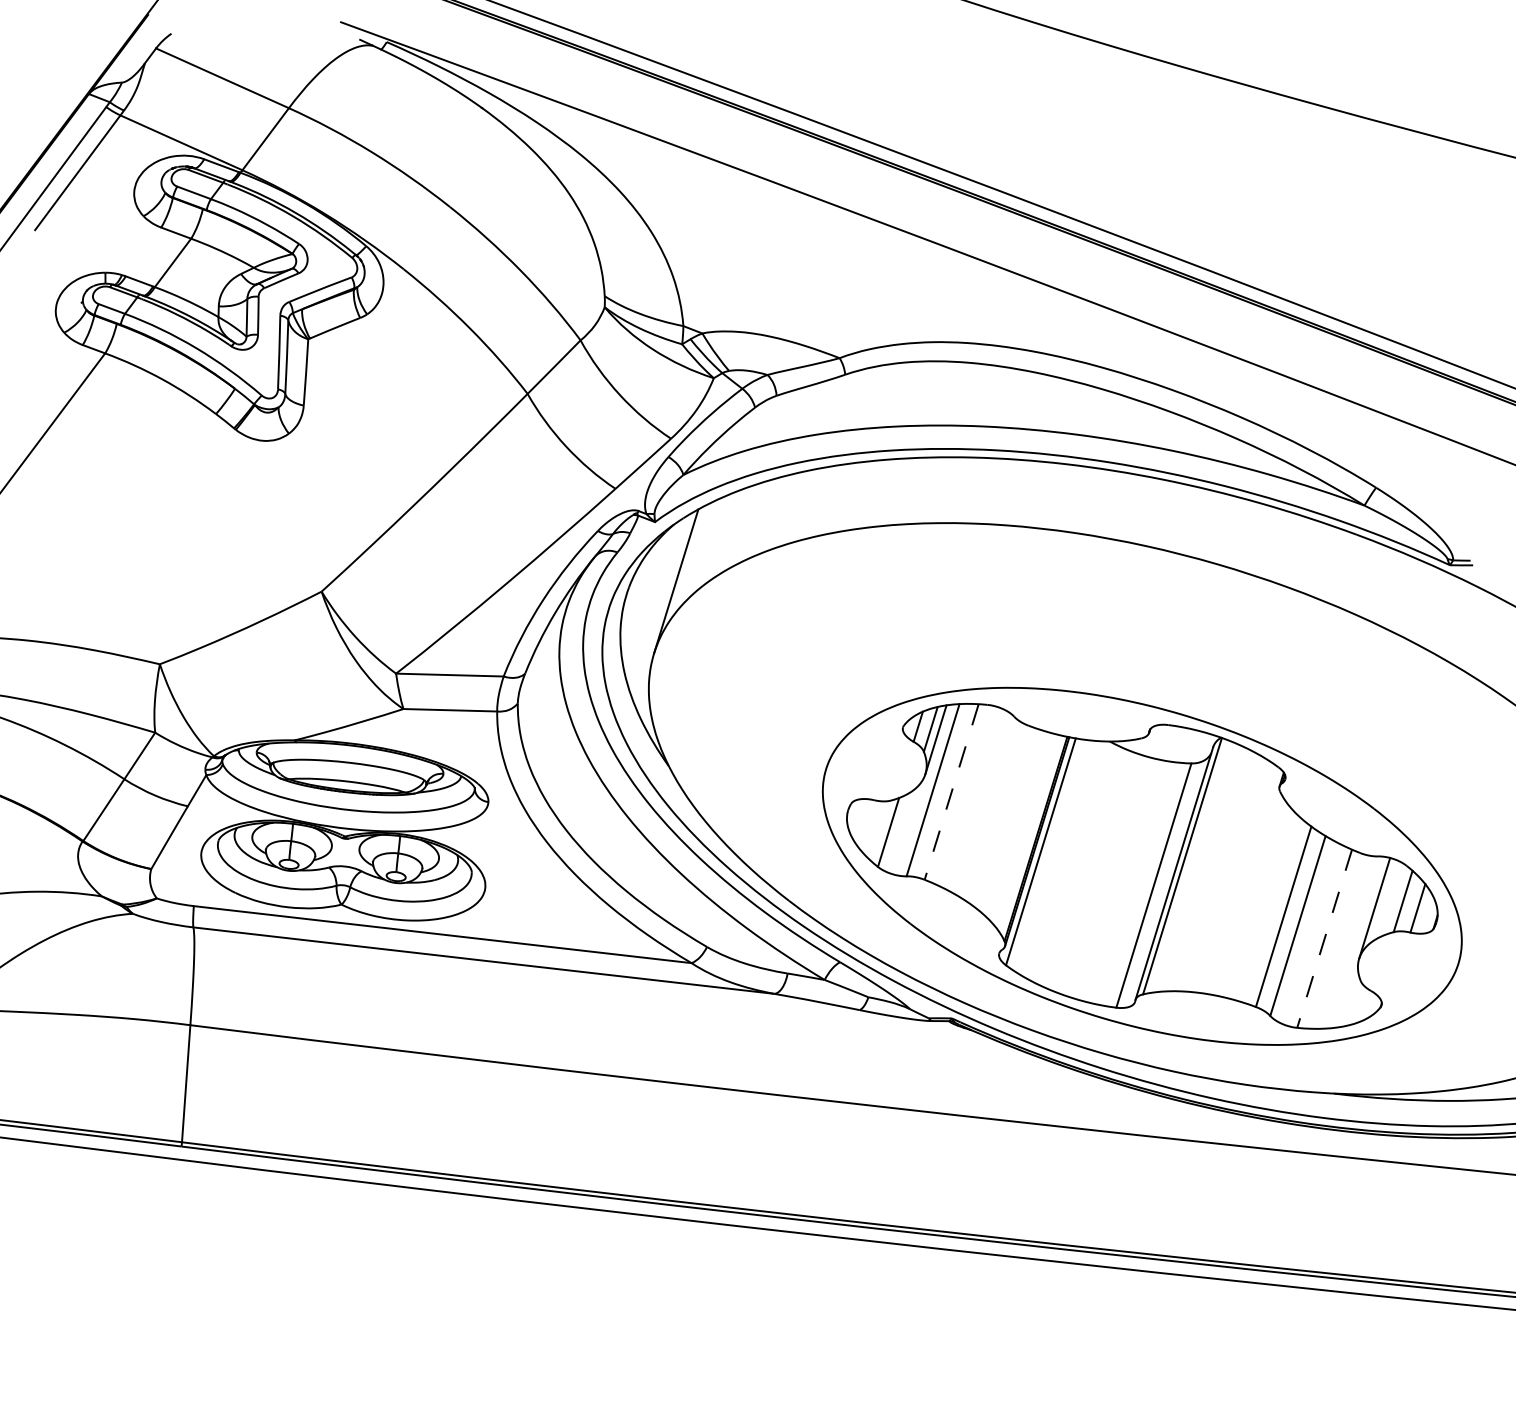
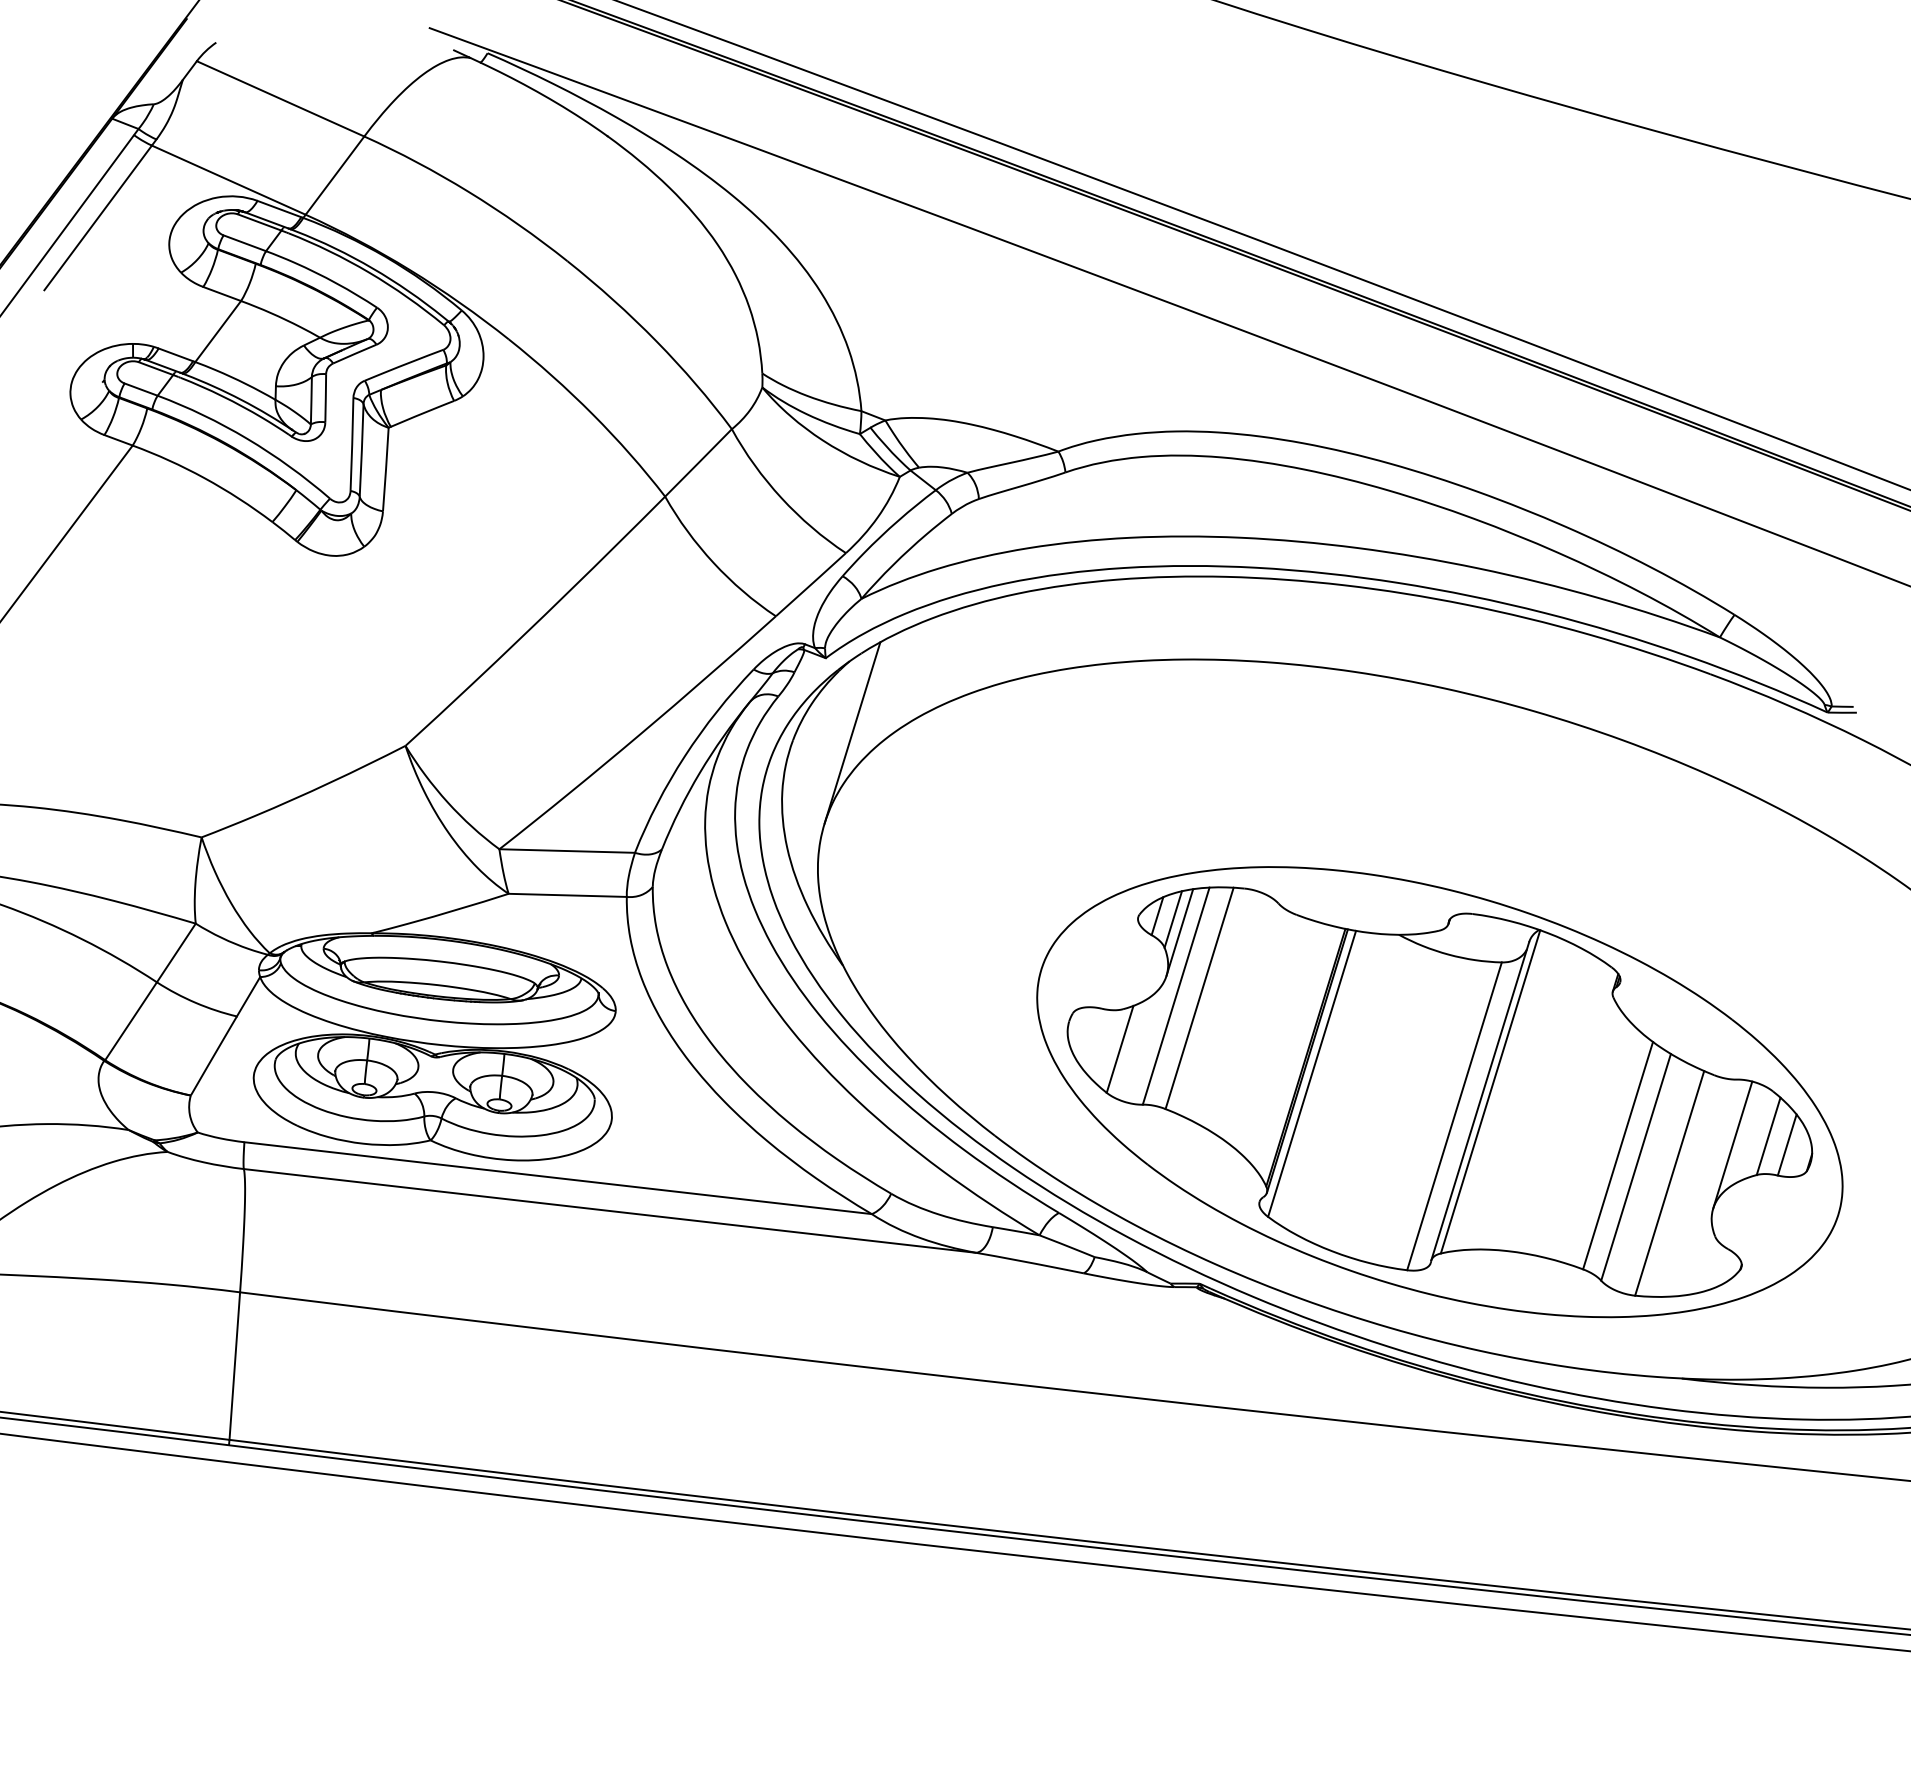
line: (951, 792) -> (1199, 998), dashed -> solid
line: (1324, 938) -> (1669, 1183), dashed -> solid

